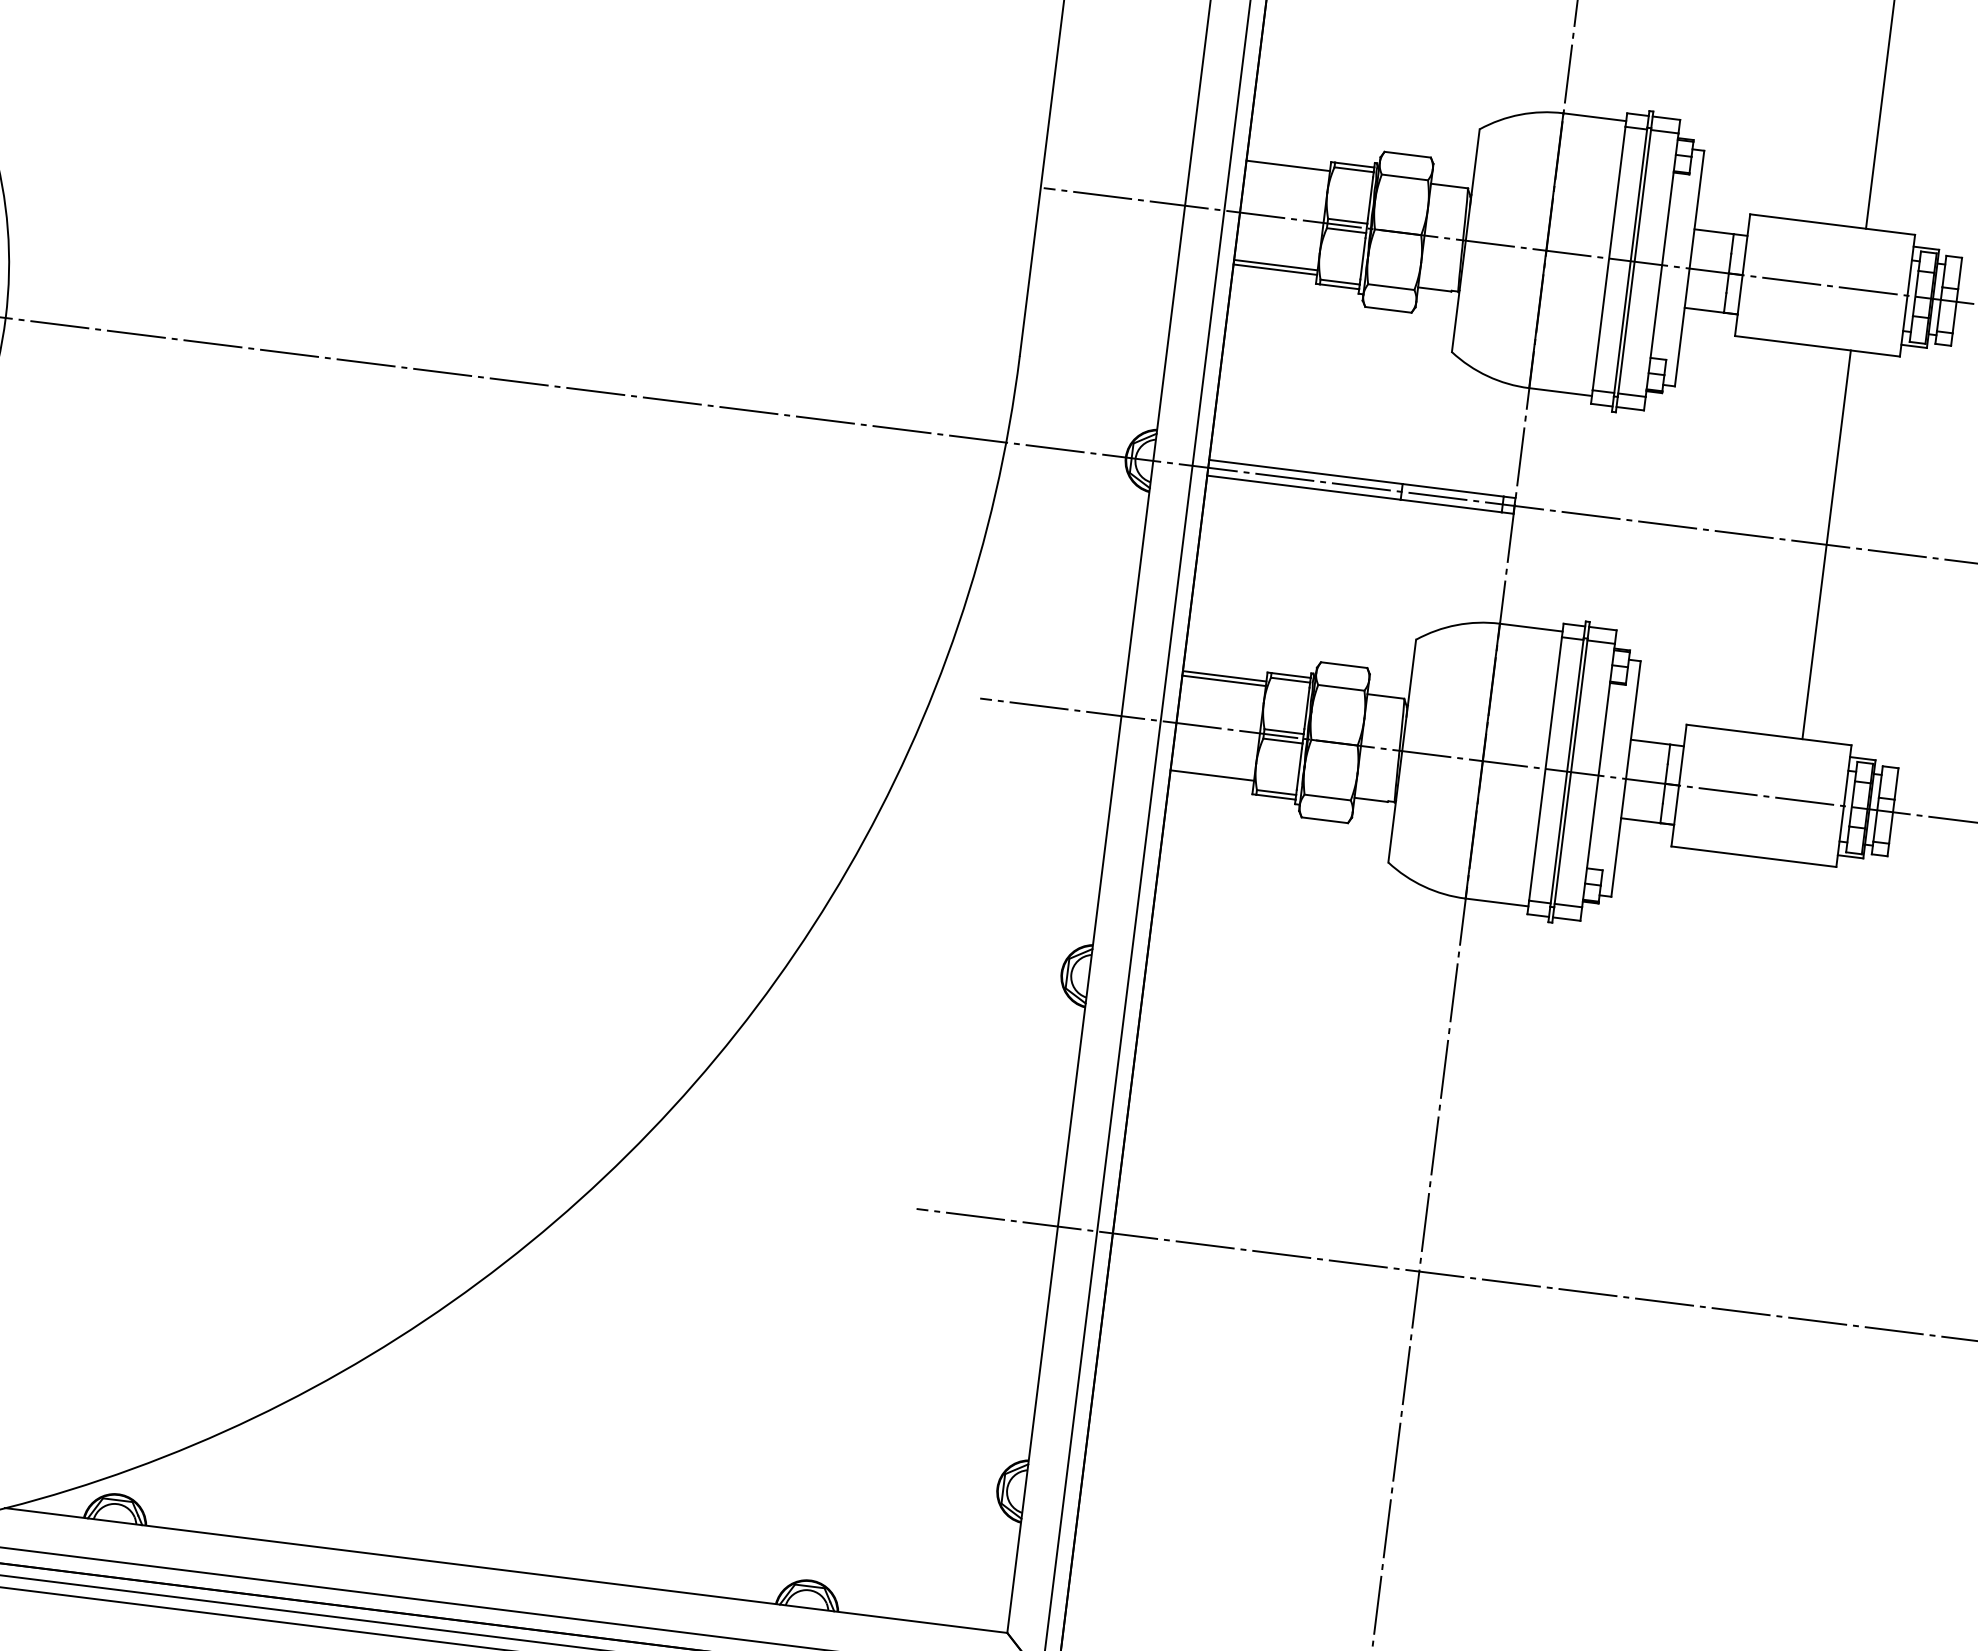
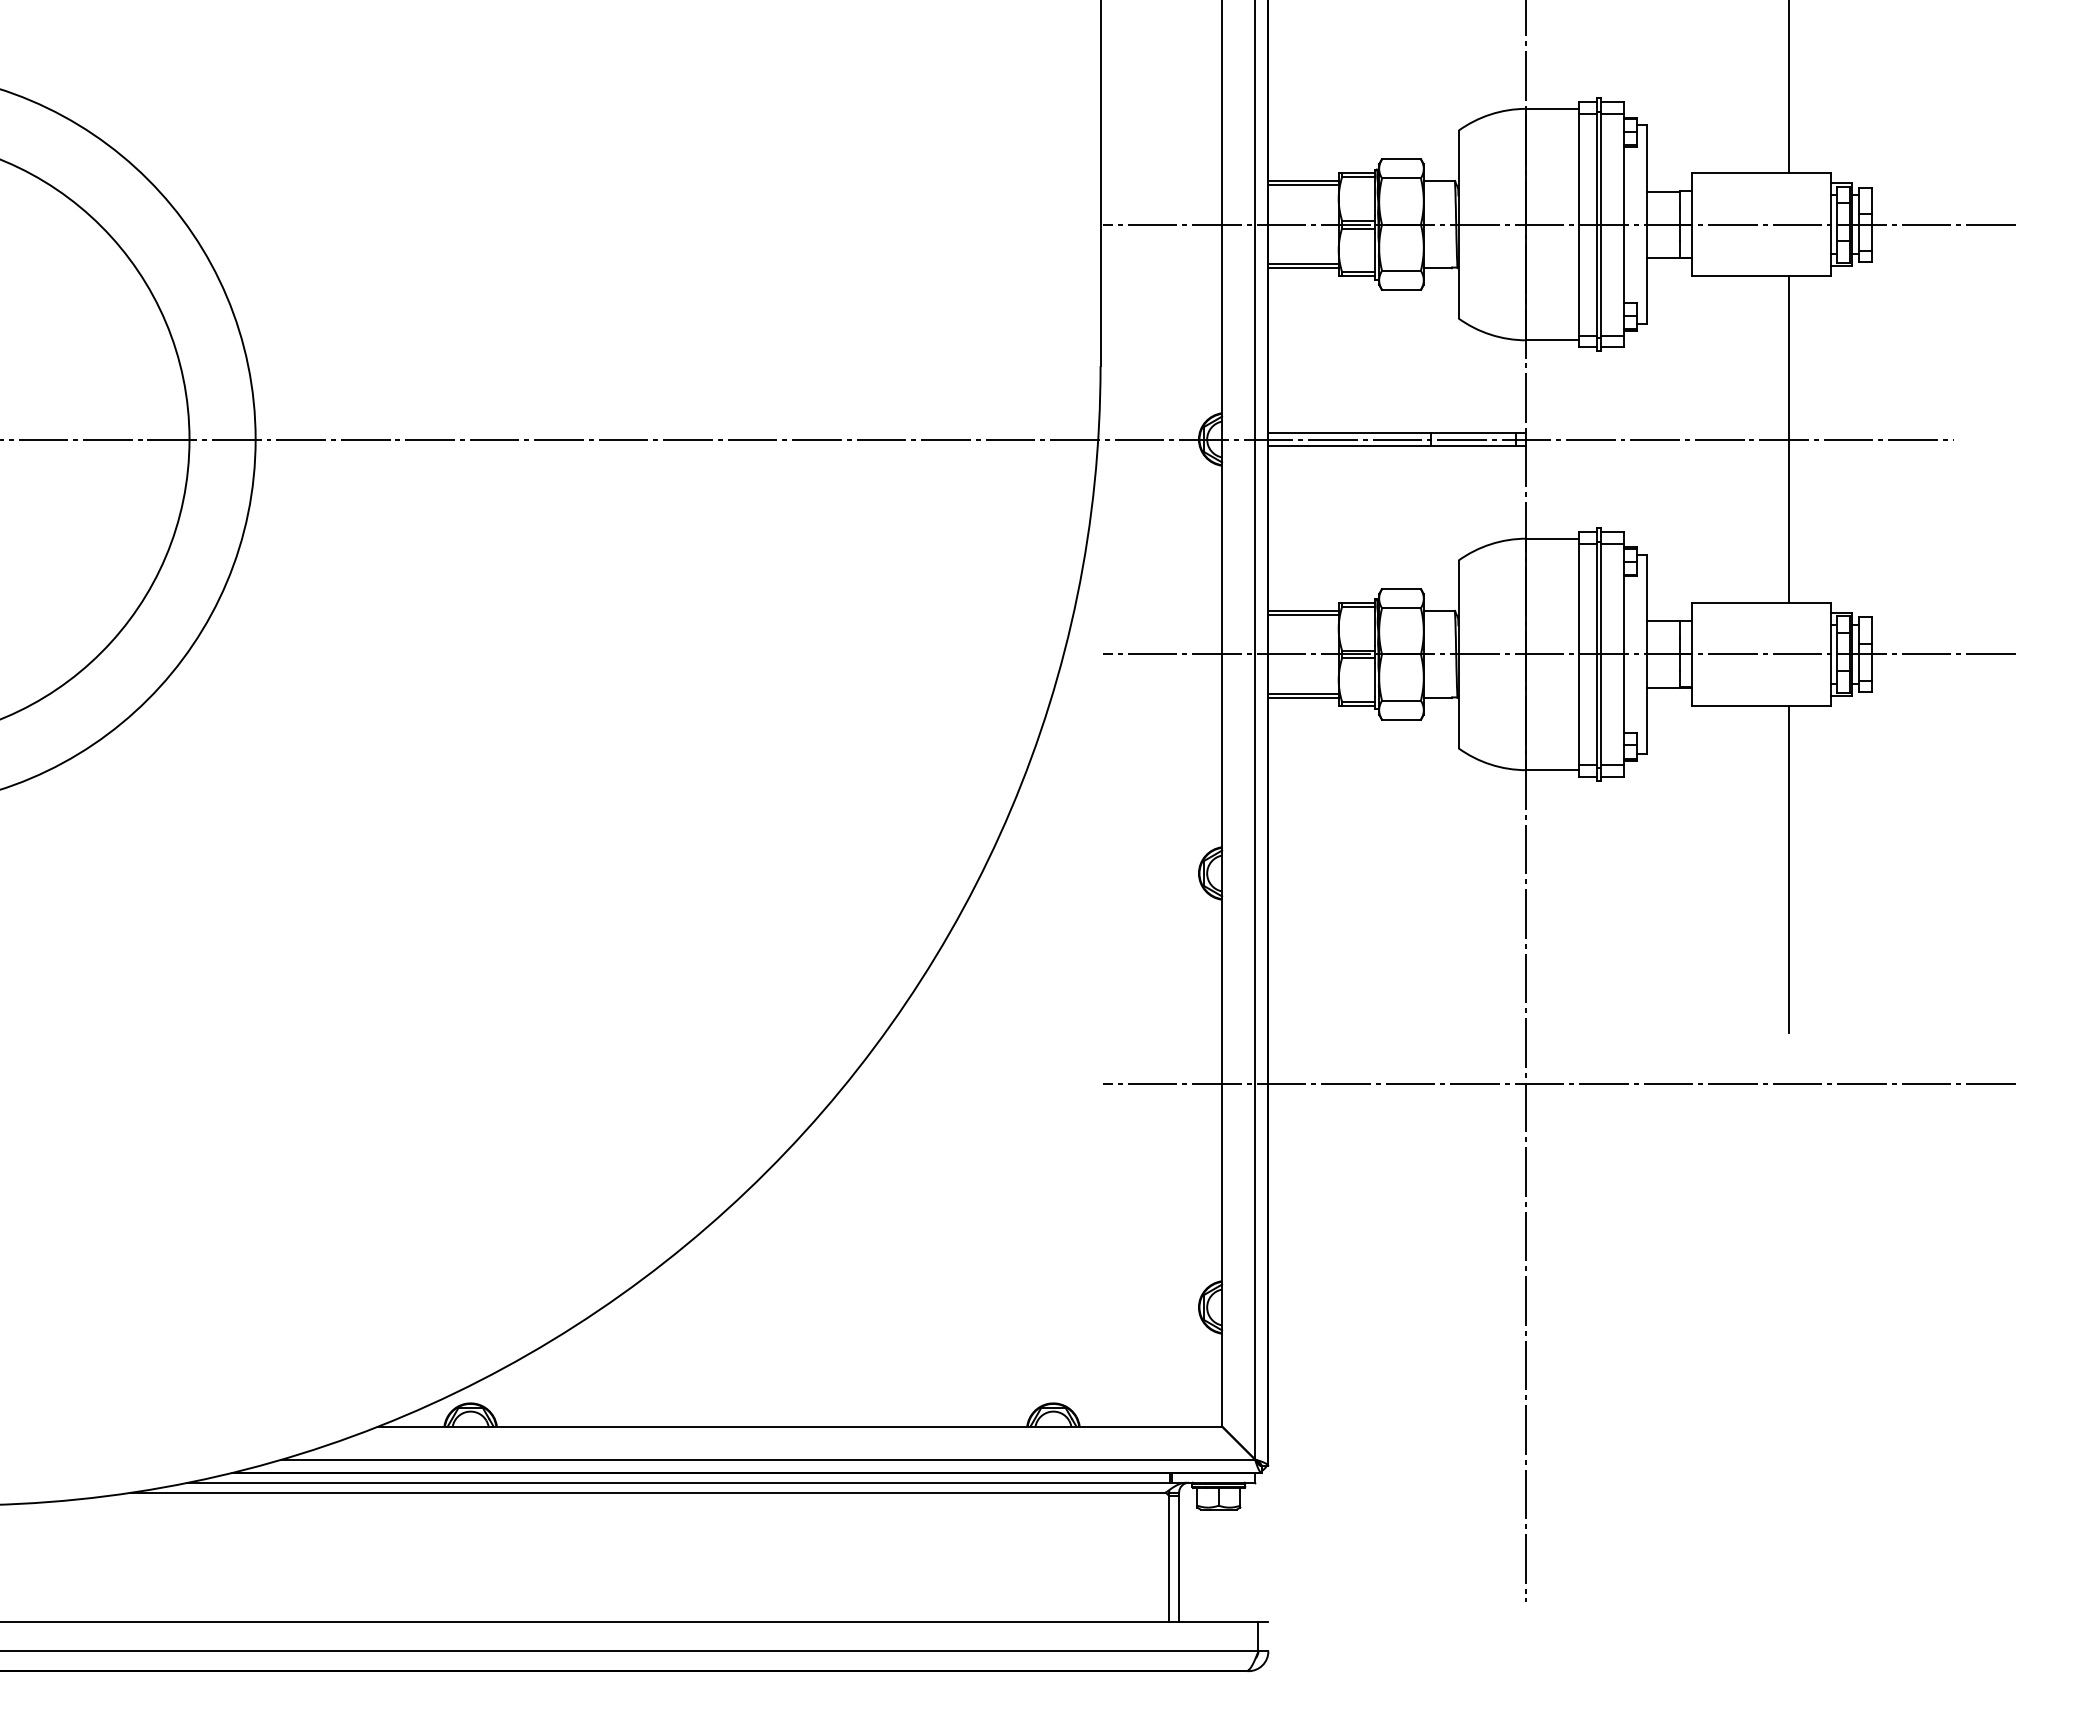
line: (1287, 170) -> (1303, 184), added
line: (1211, 780) -> (1303, 698), added
line: (1763, 1055) -> (1789, 869), added

